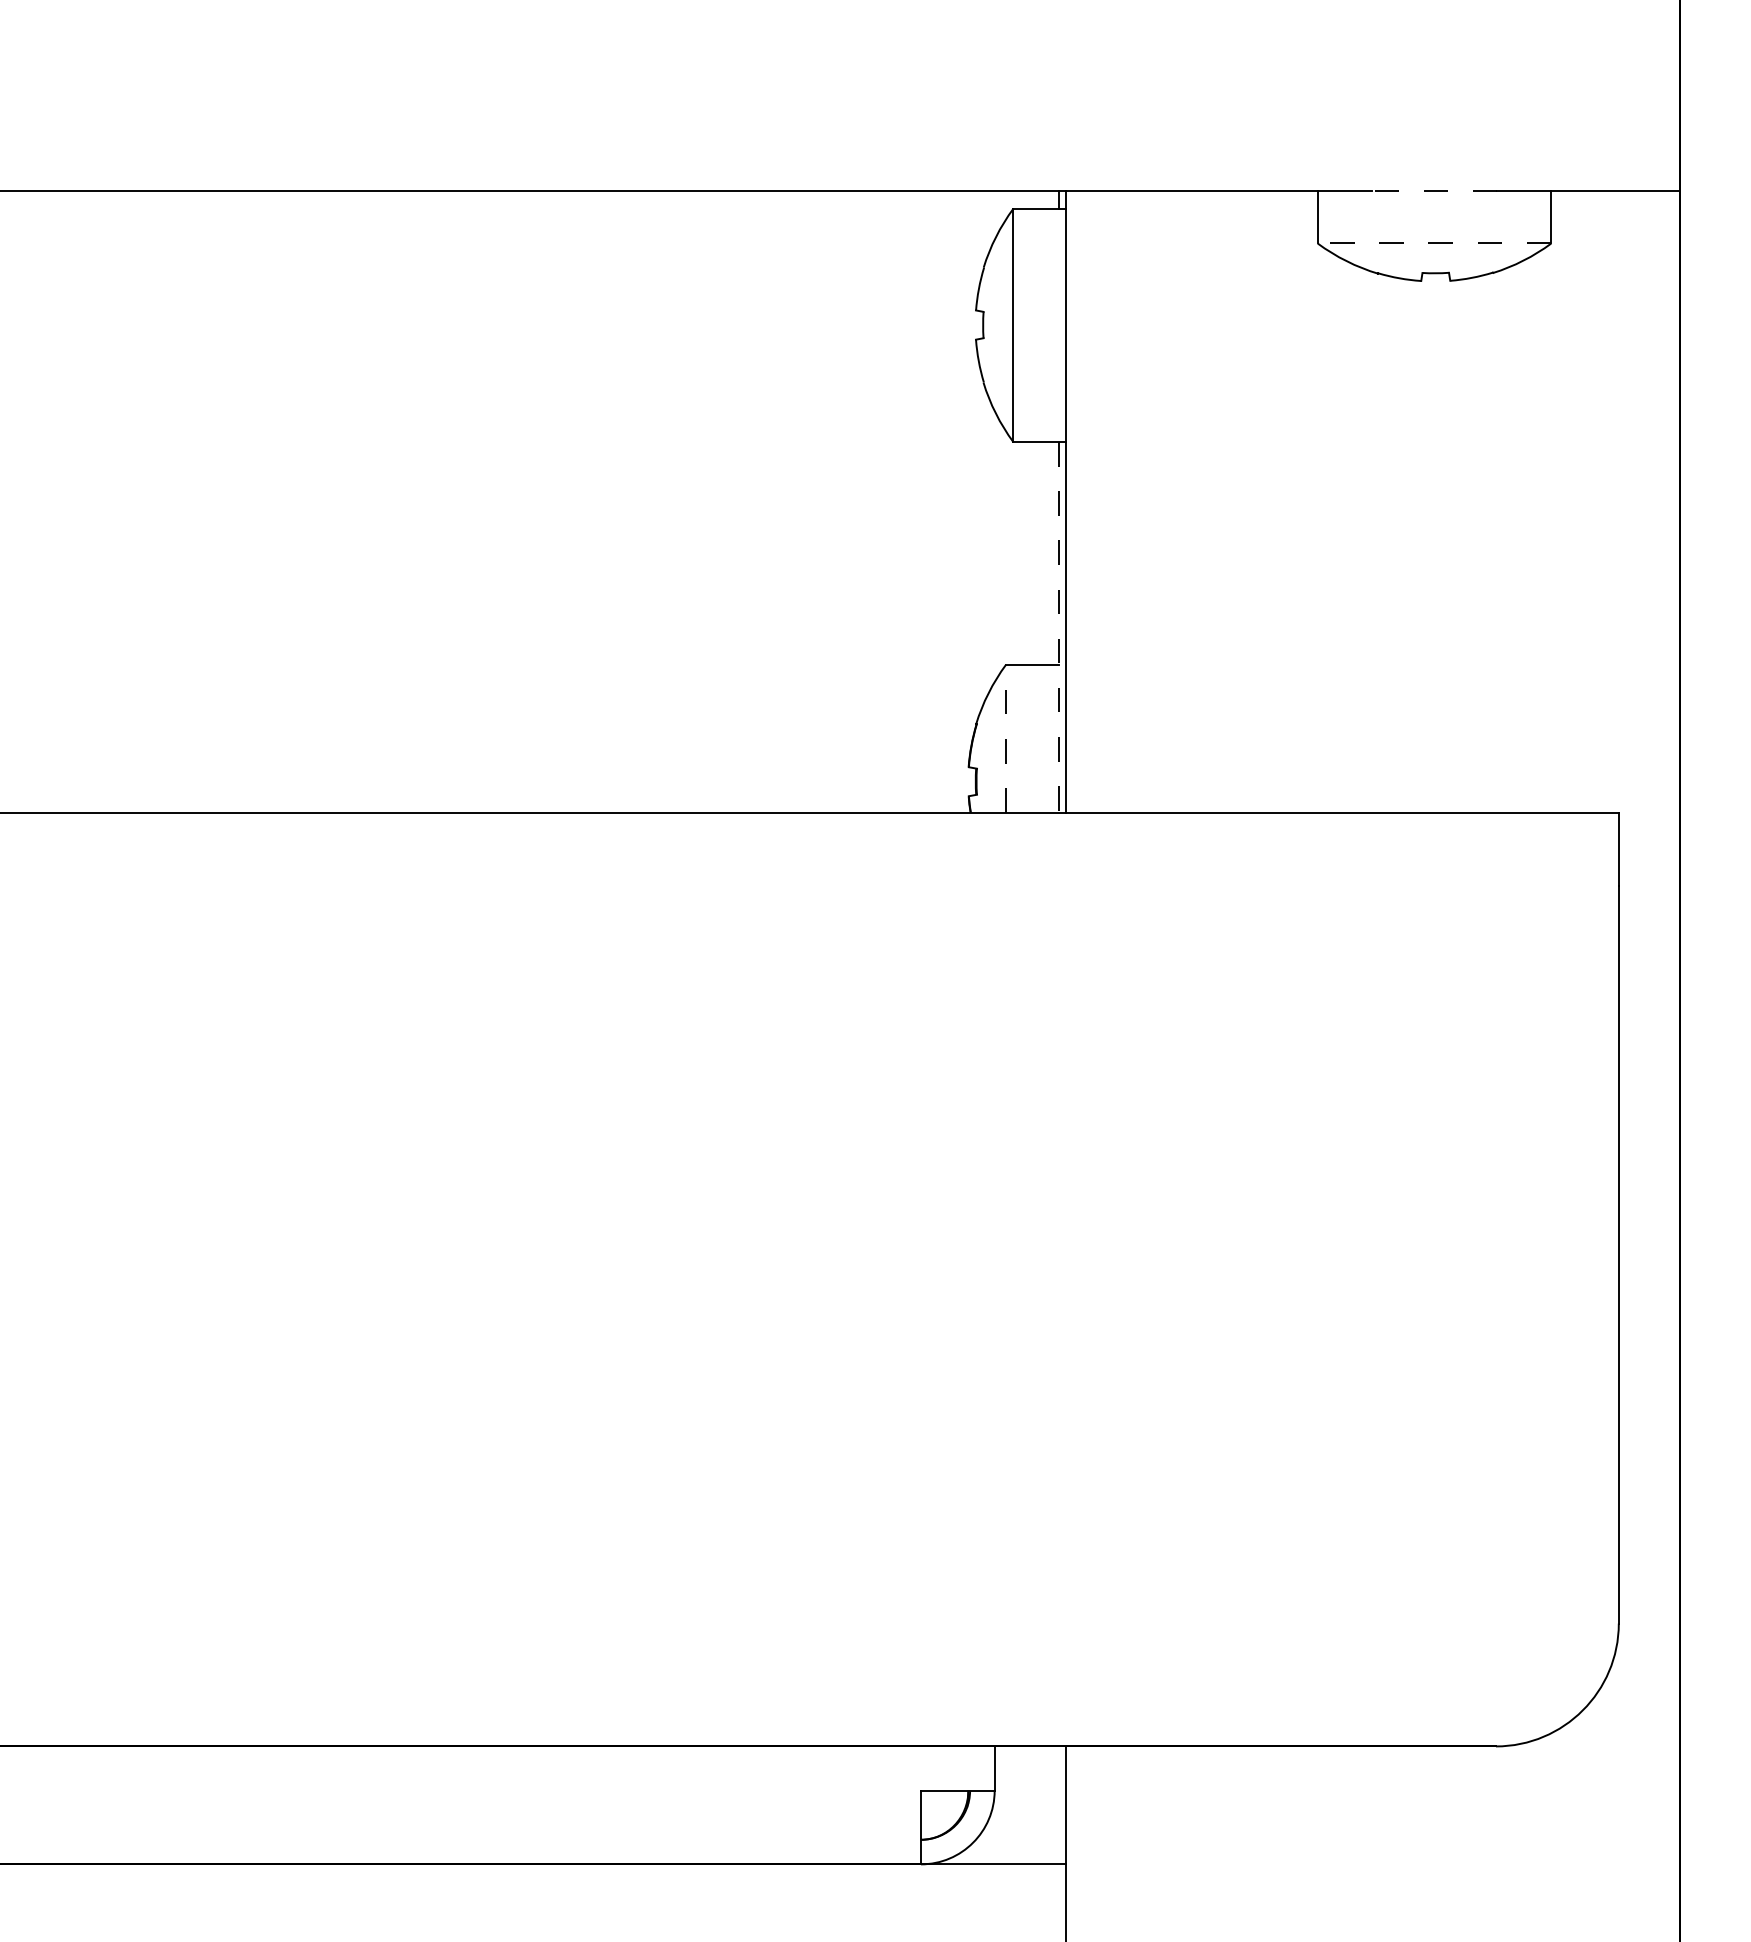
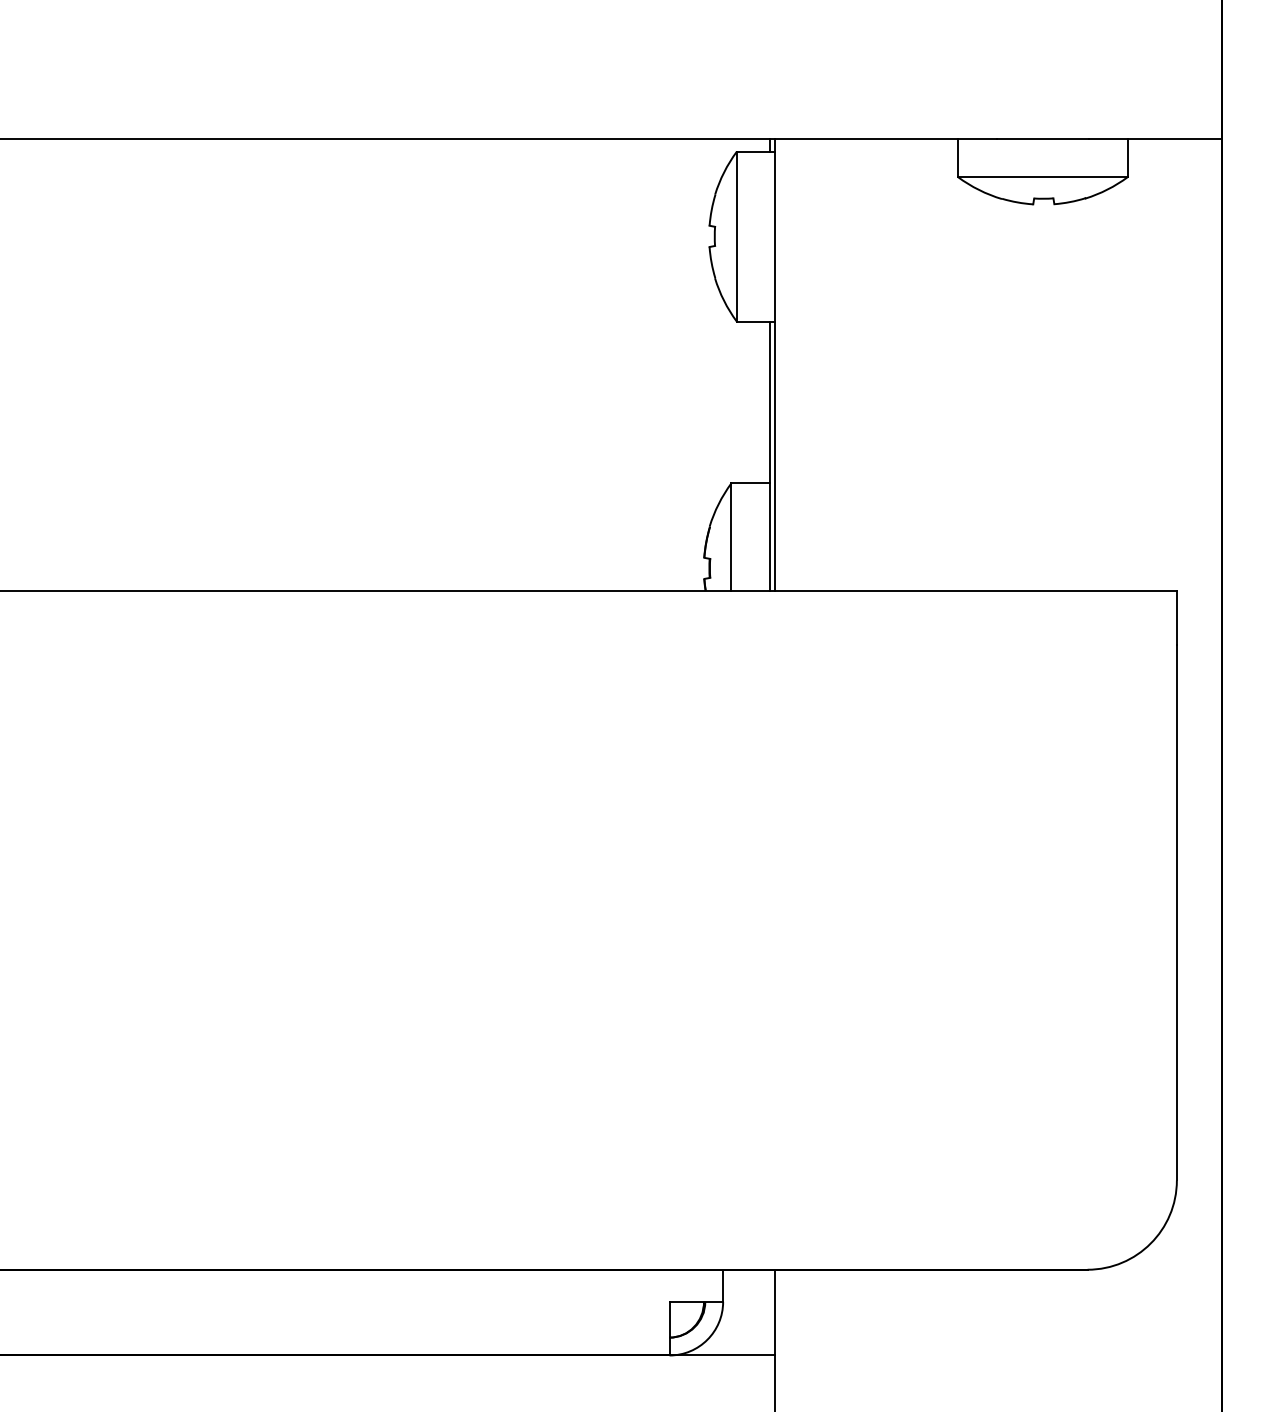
line: (1433, 190) -> (1042, 138), dashed -> solid
line: (1433, 244) -> (1042, 177), dashed -> solid
line: (1058, 627) -> (769, 456), dashed -> solid
line: (1006, 739) -> (731, 537), dashed -> solid

